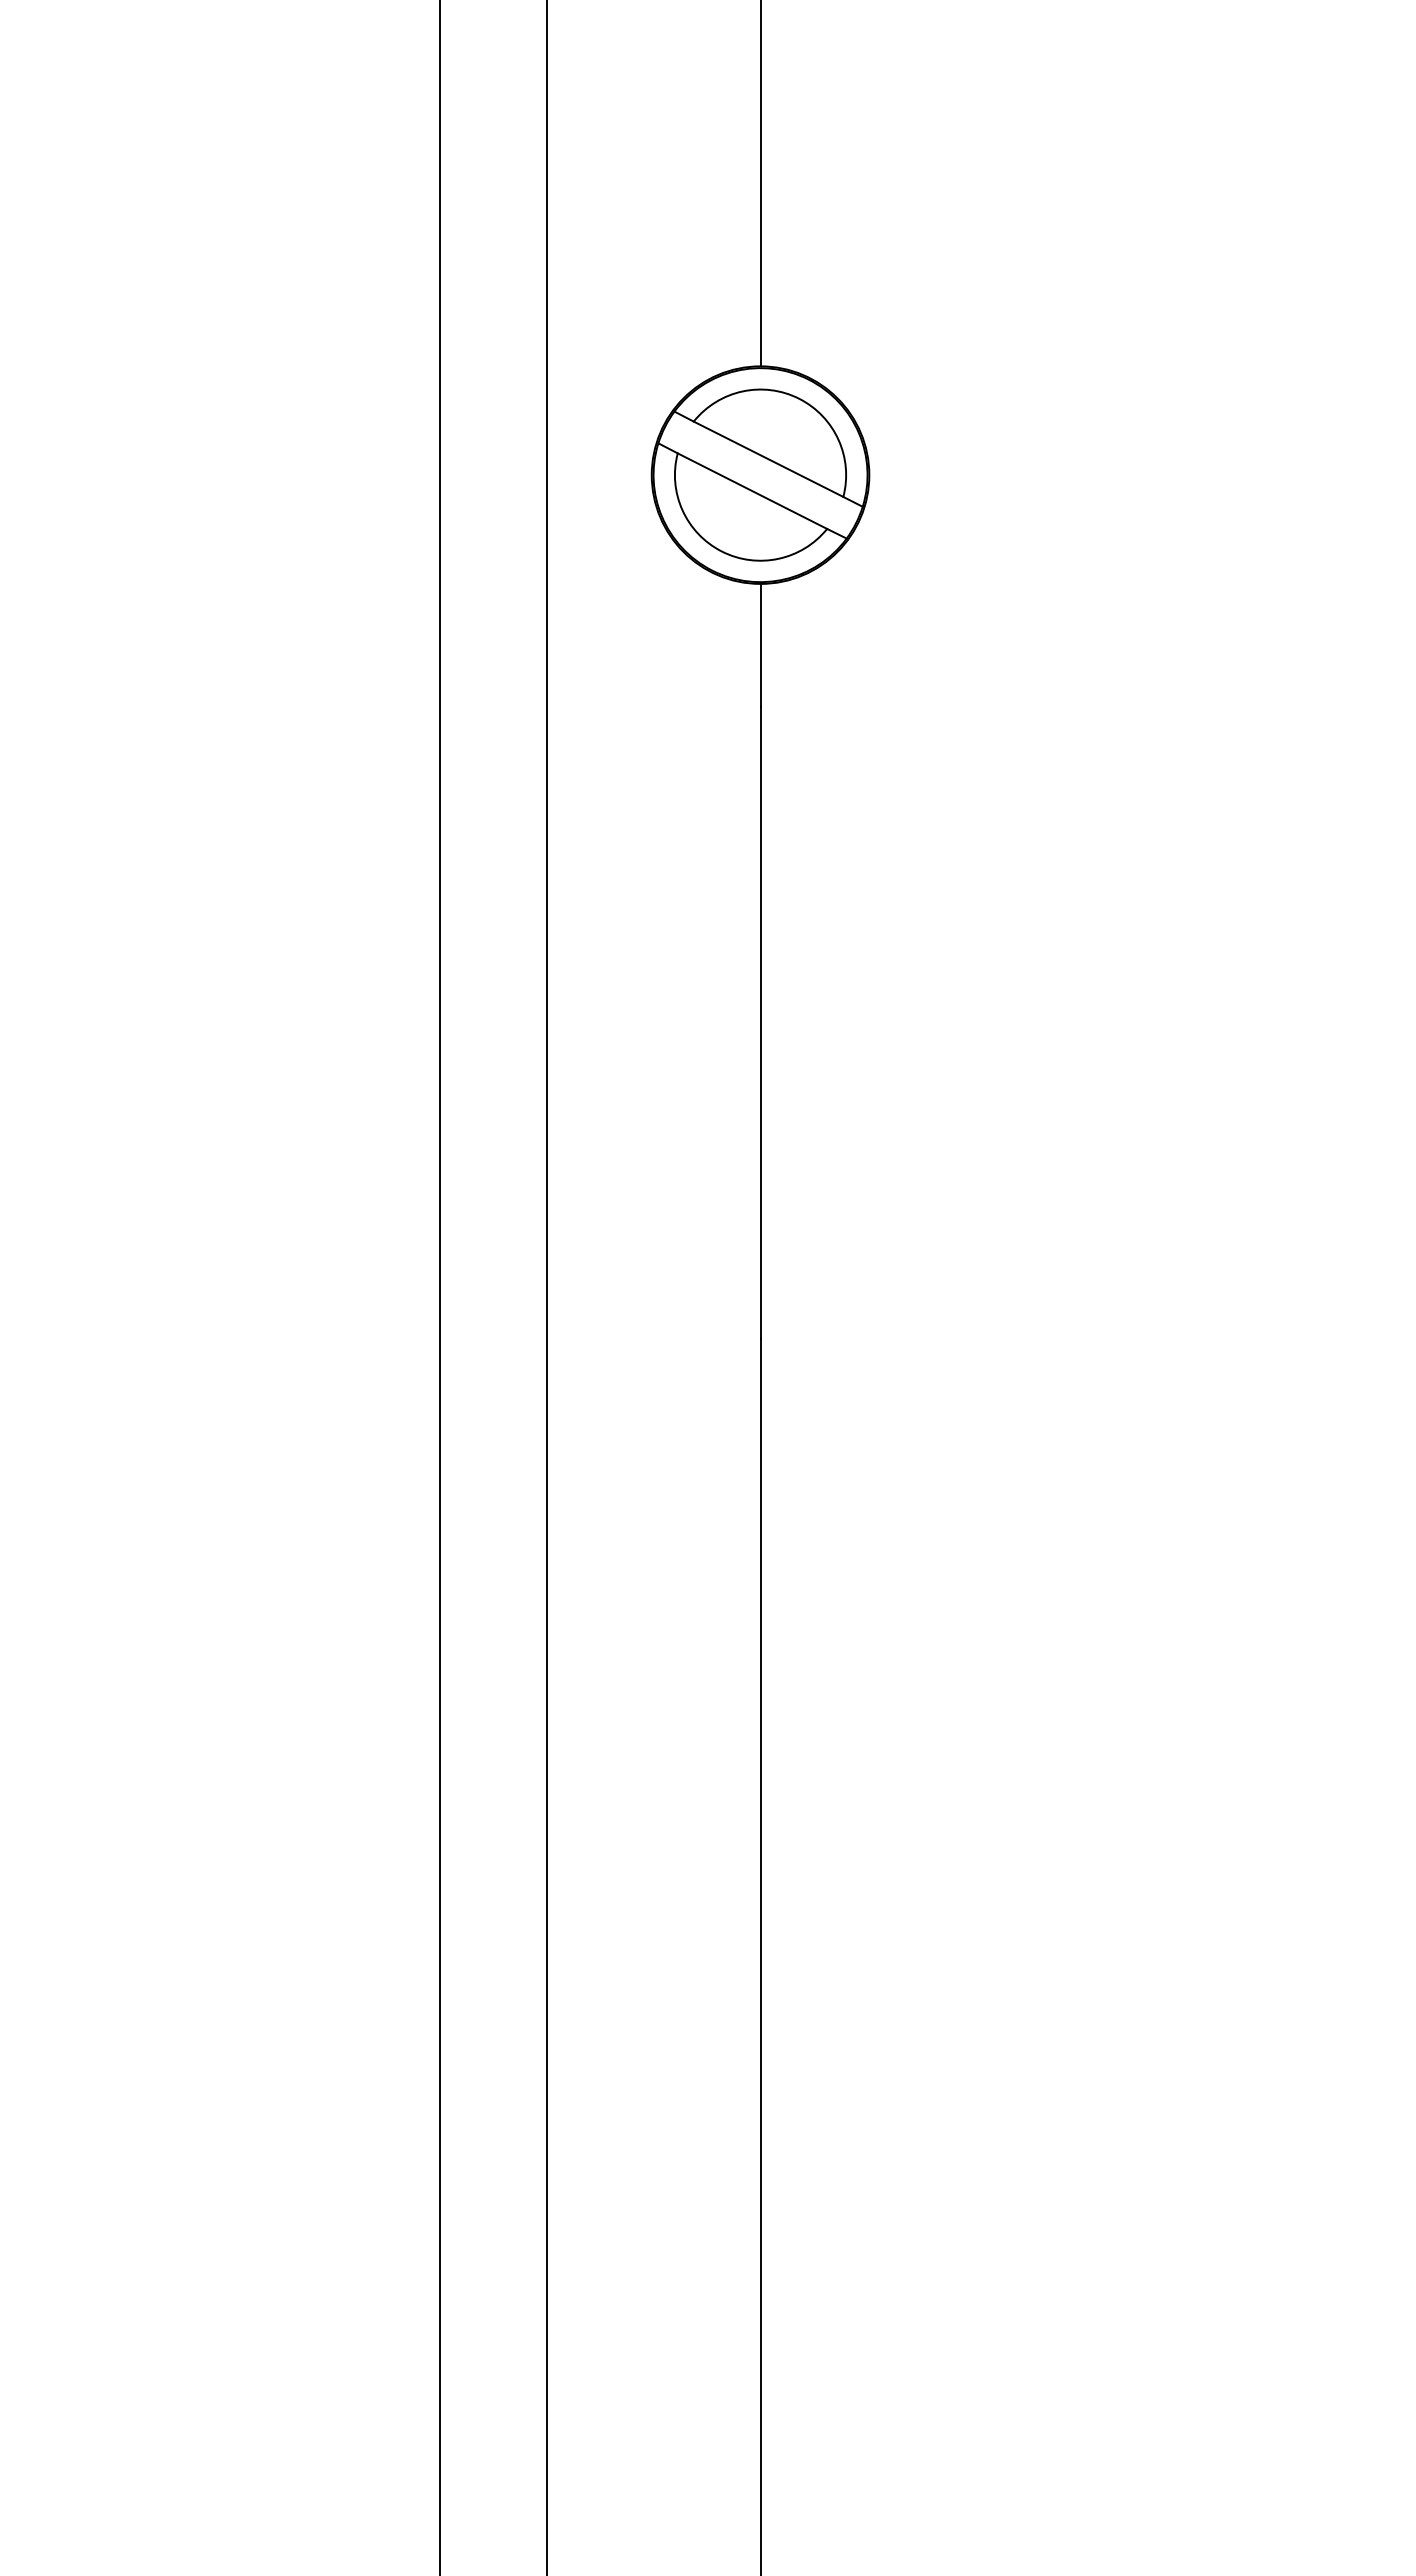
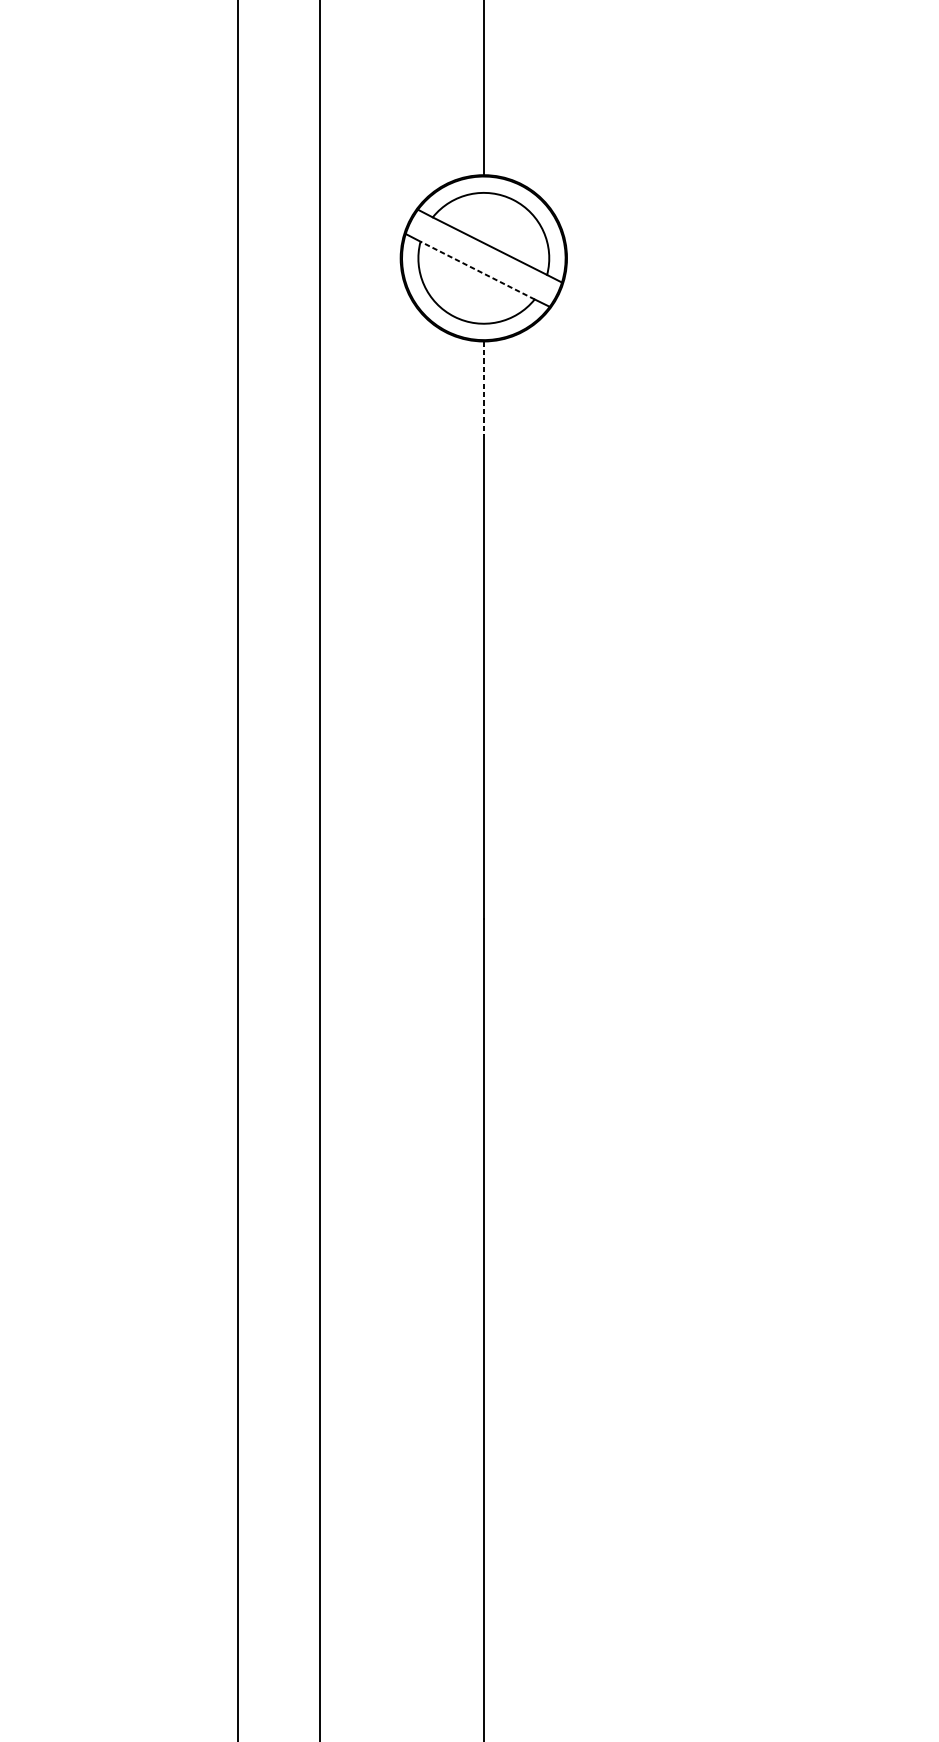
line: (752, 491) -> (477, 270), solid -> dashed
line: (760, 645) -> (483, 388), solid -> dashed

